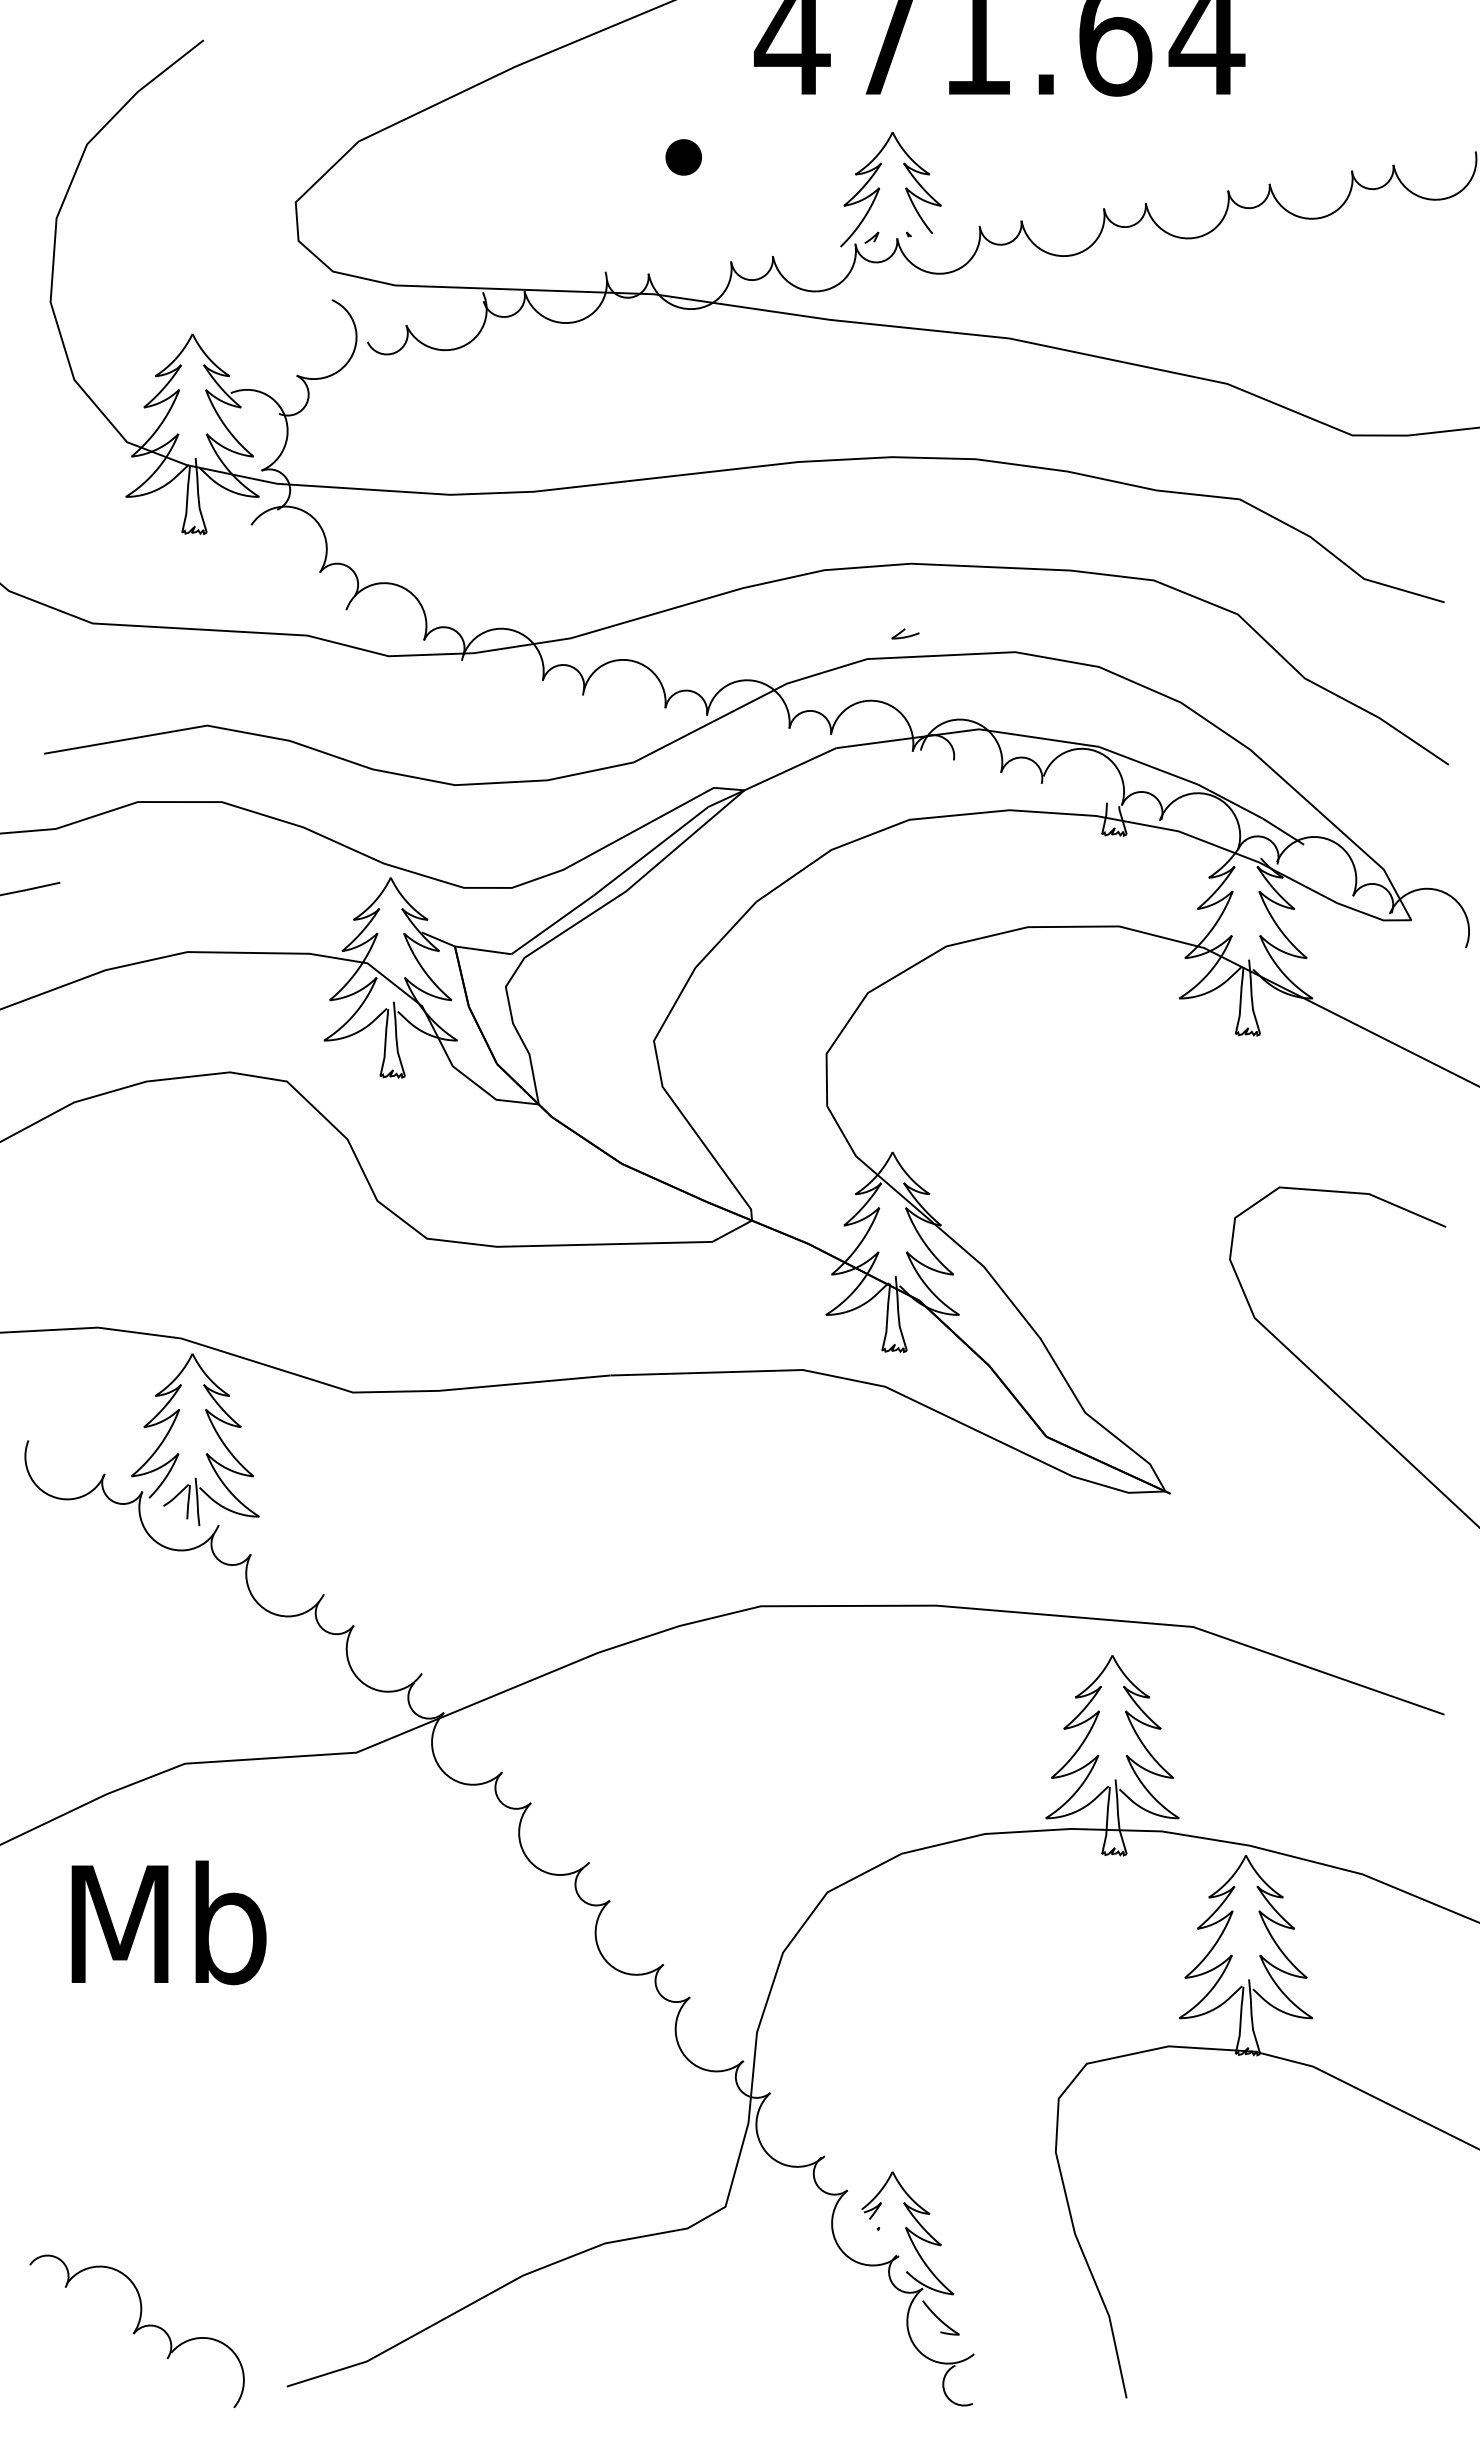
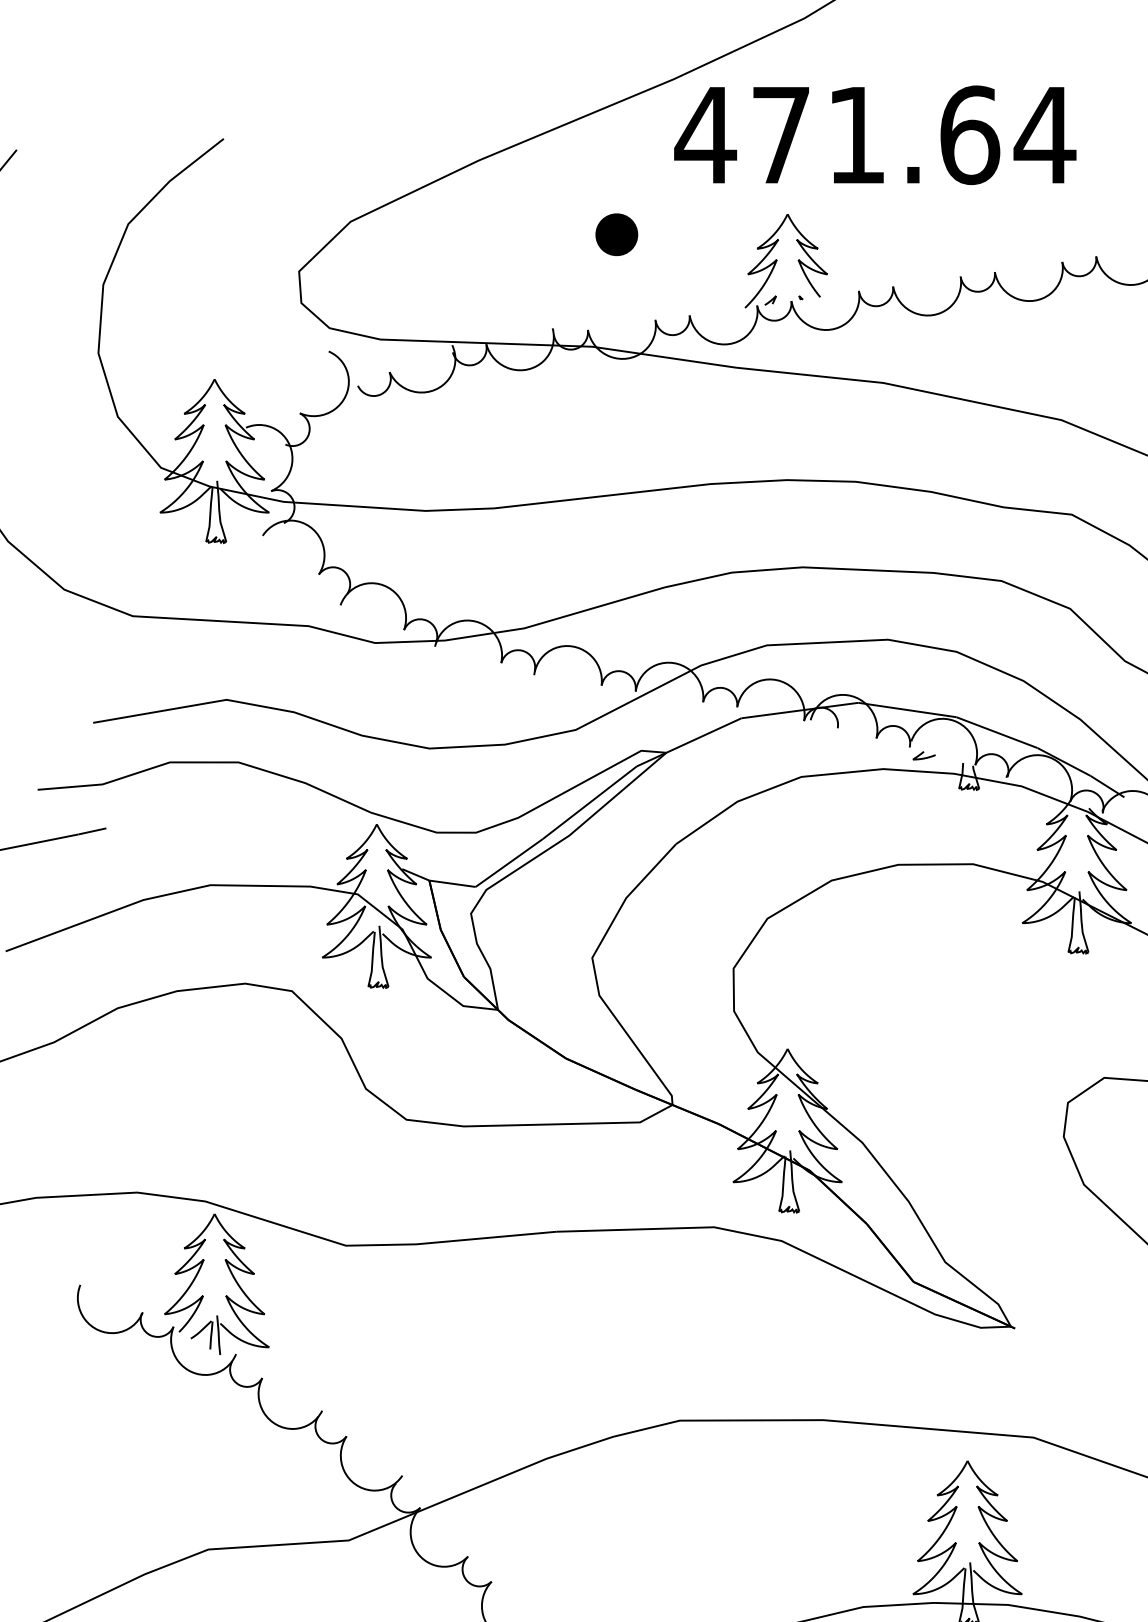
part: (683, 157) -> (616, 234), size x1.43
curve: (903, 631) -> (922, 753), moved

